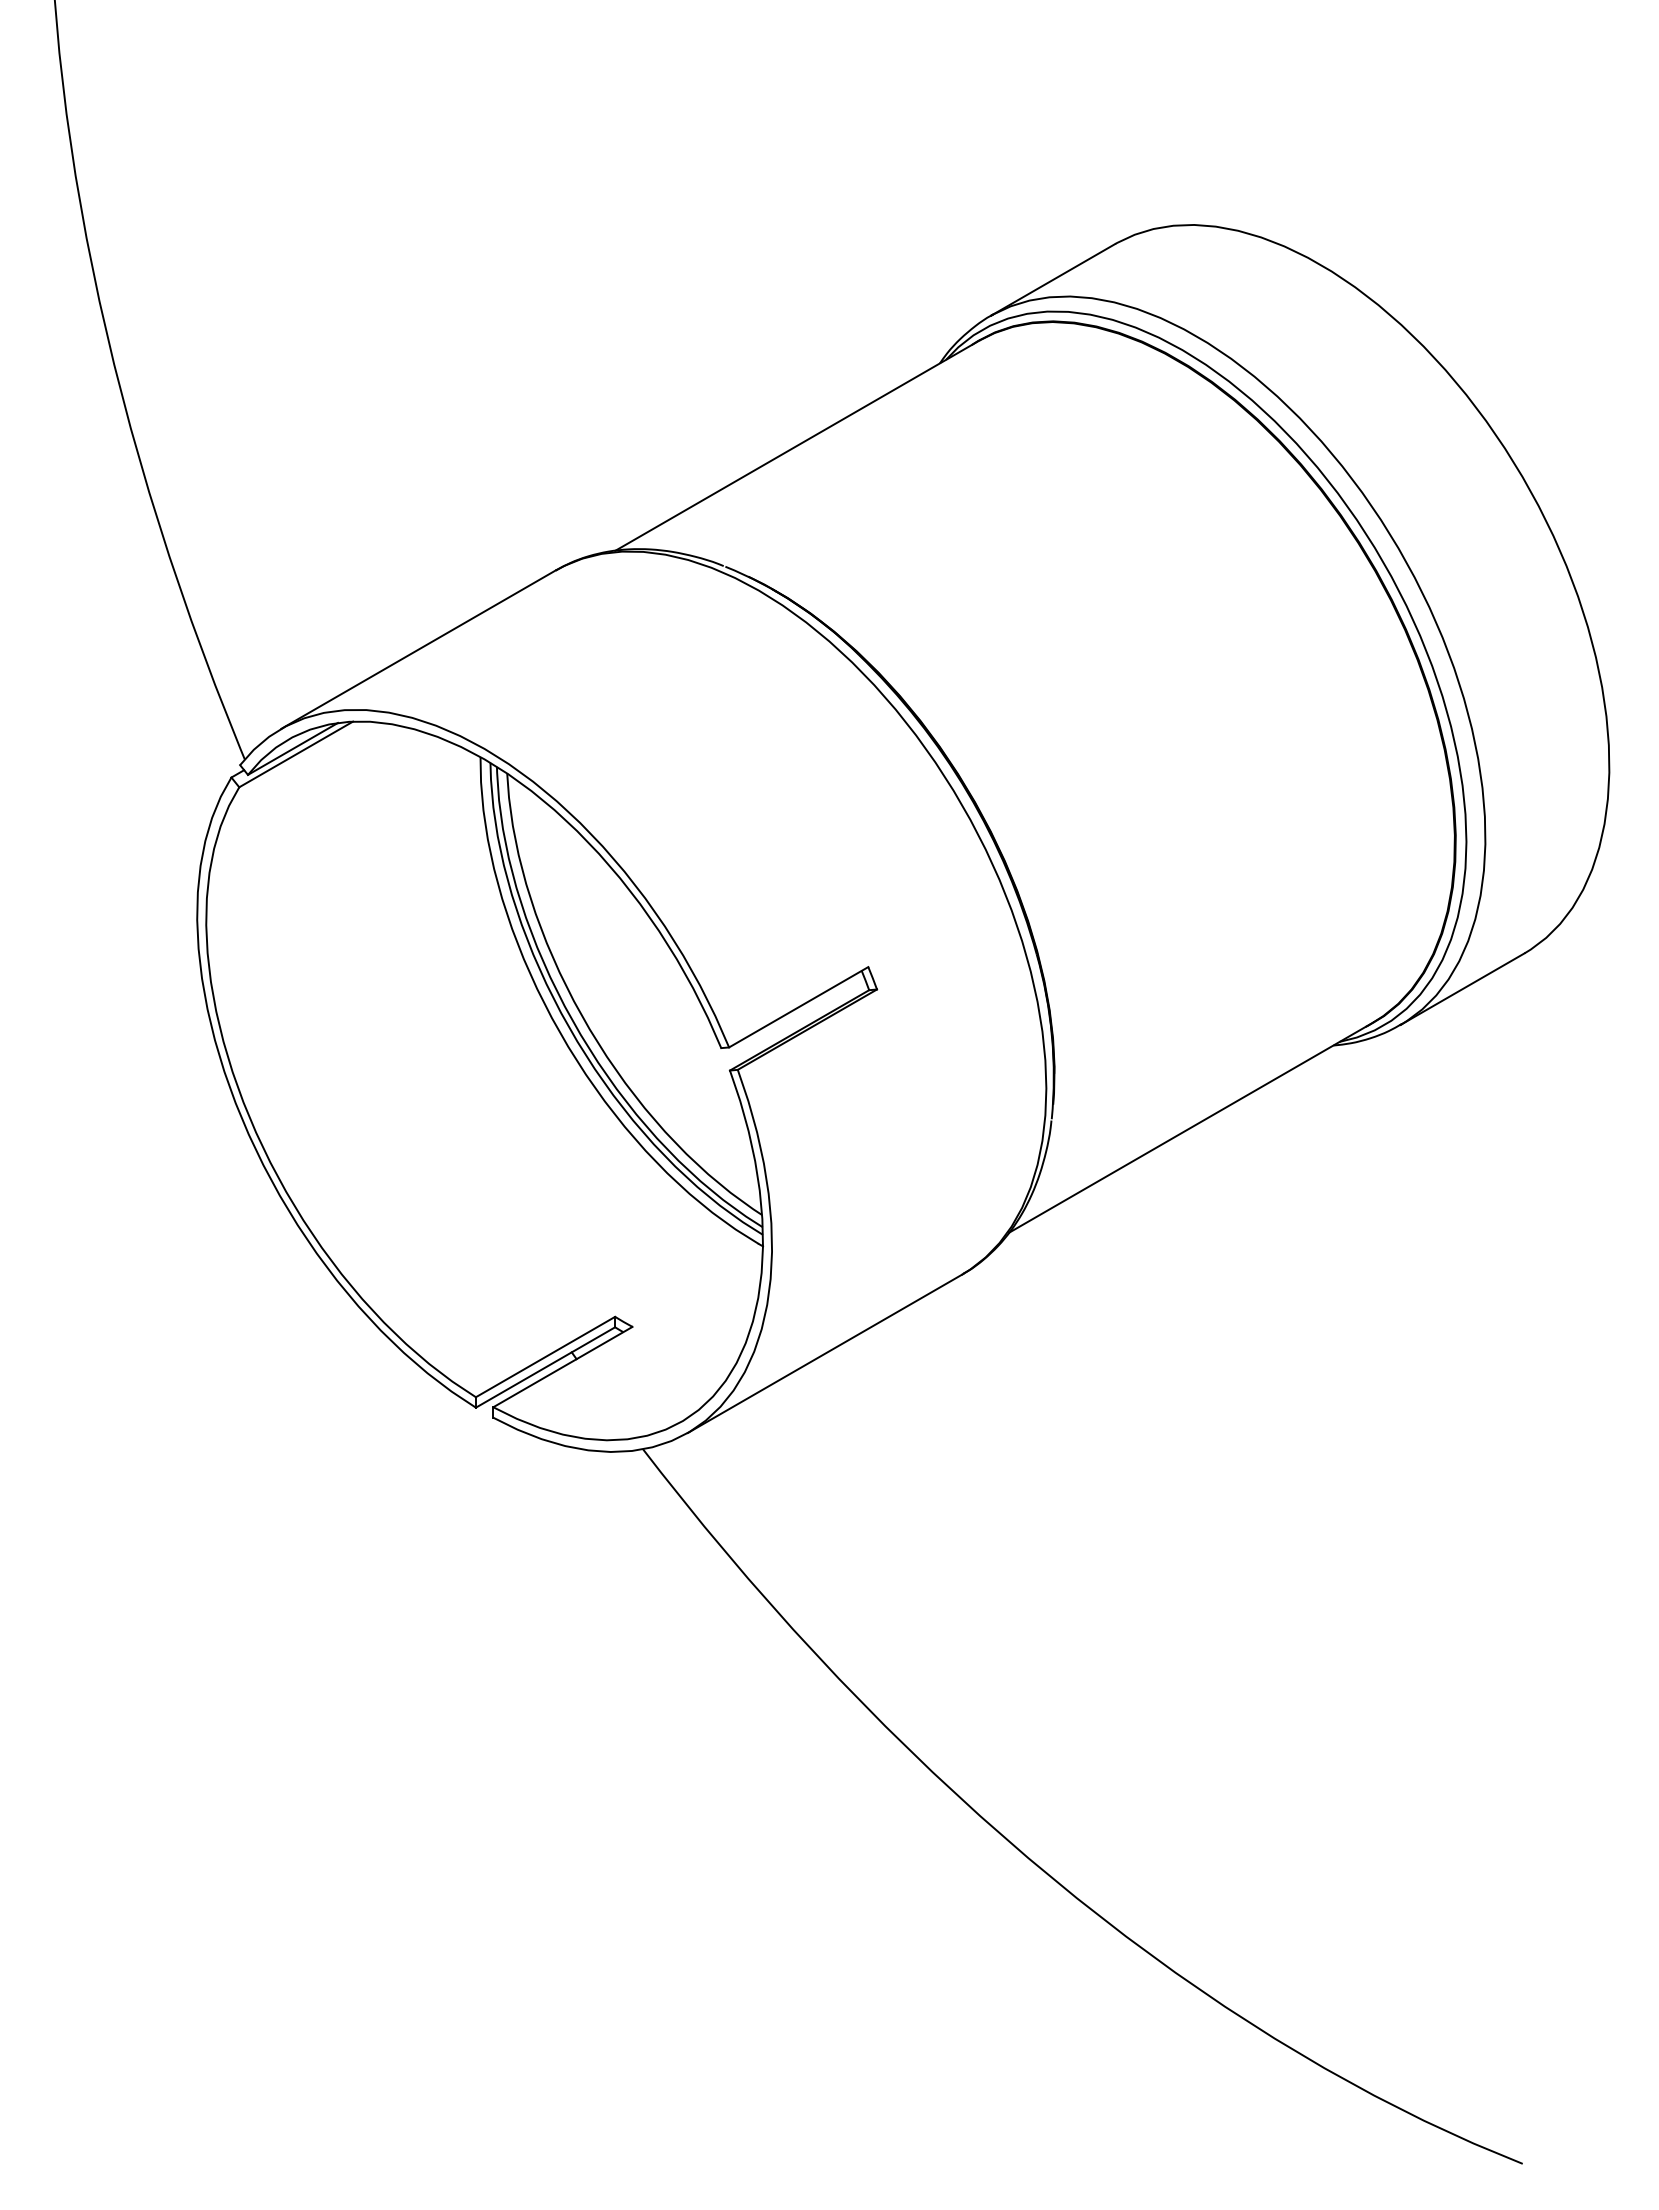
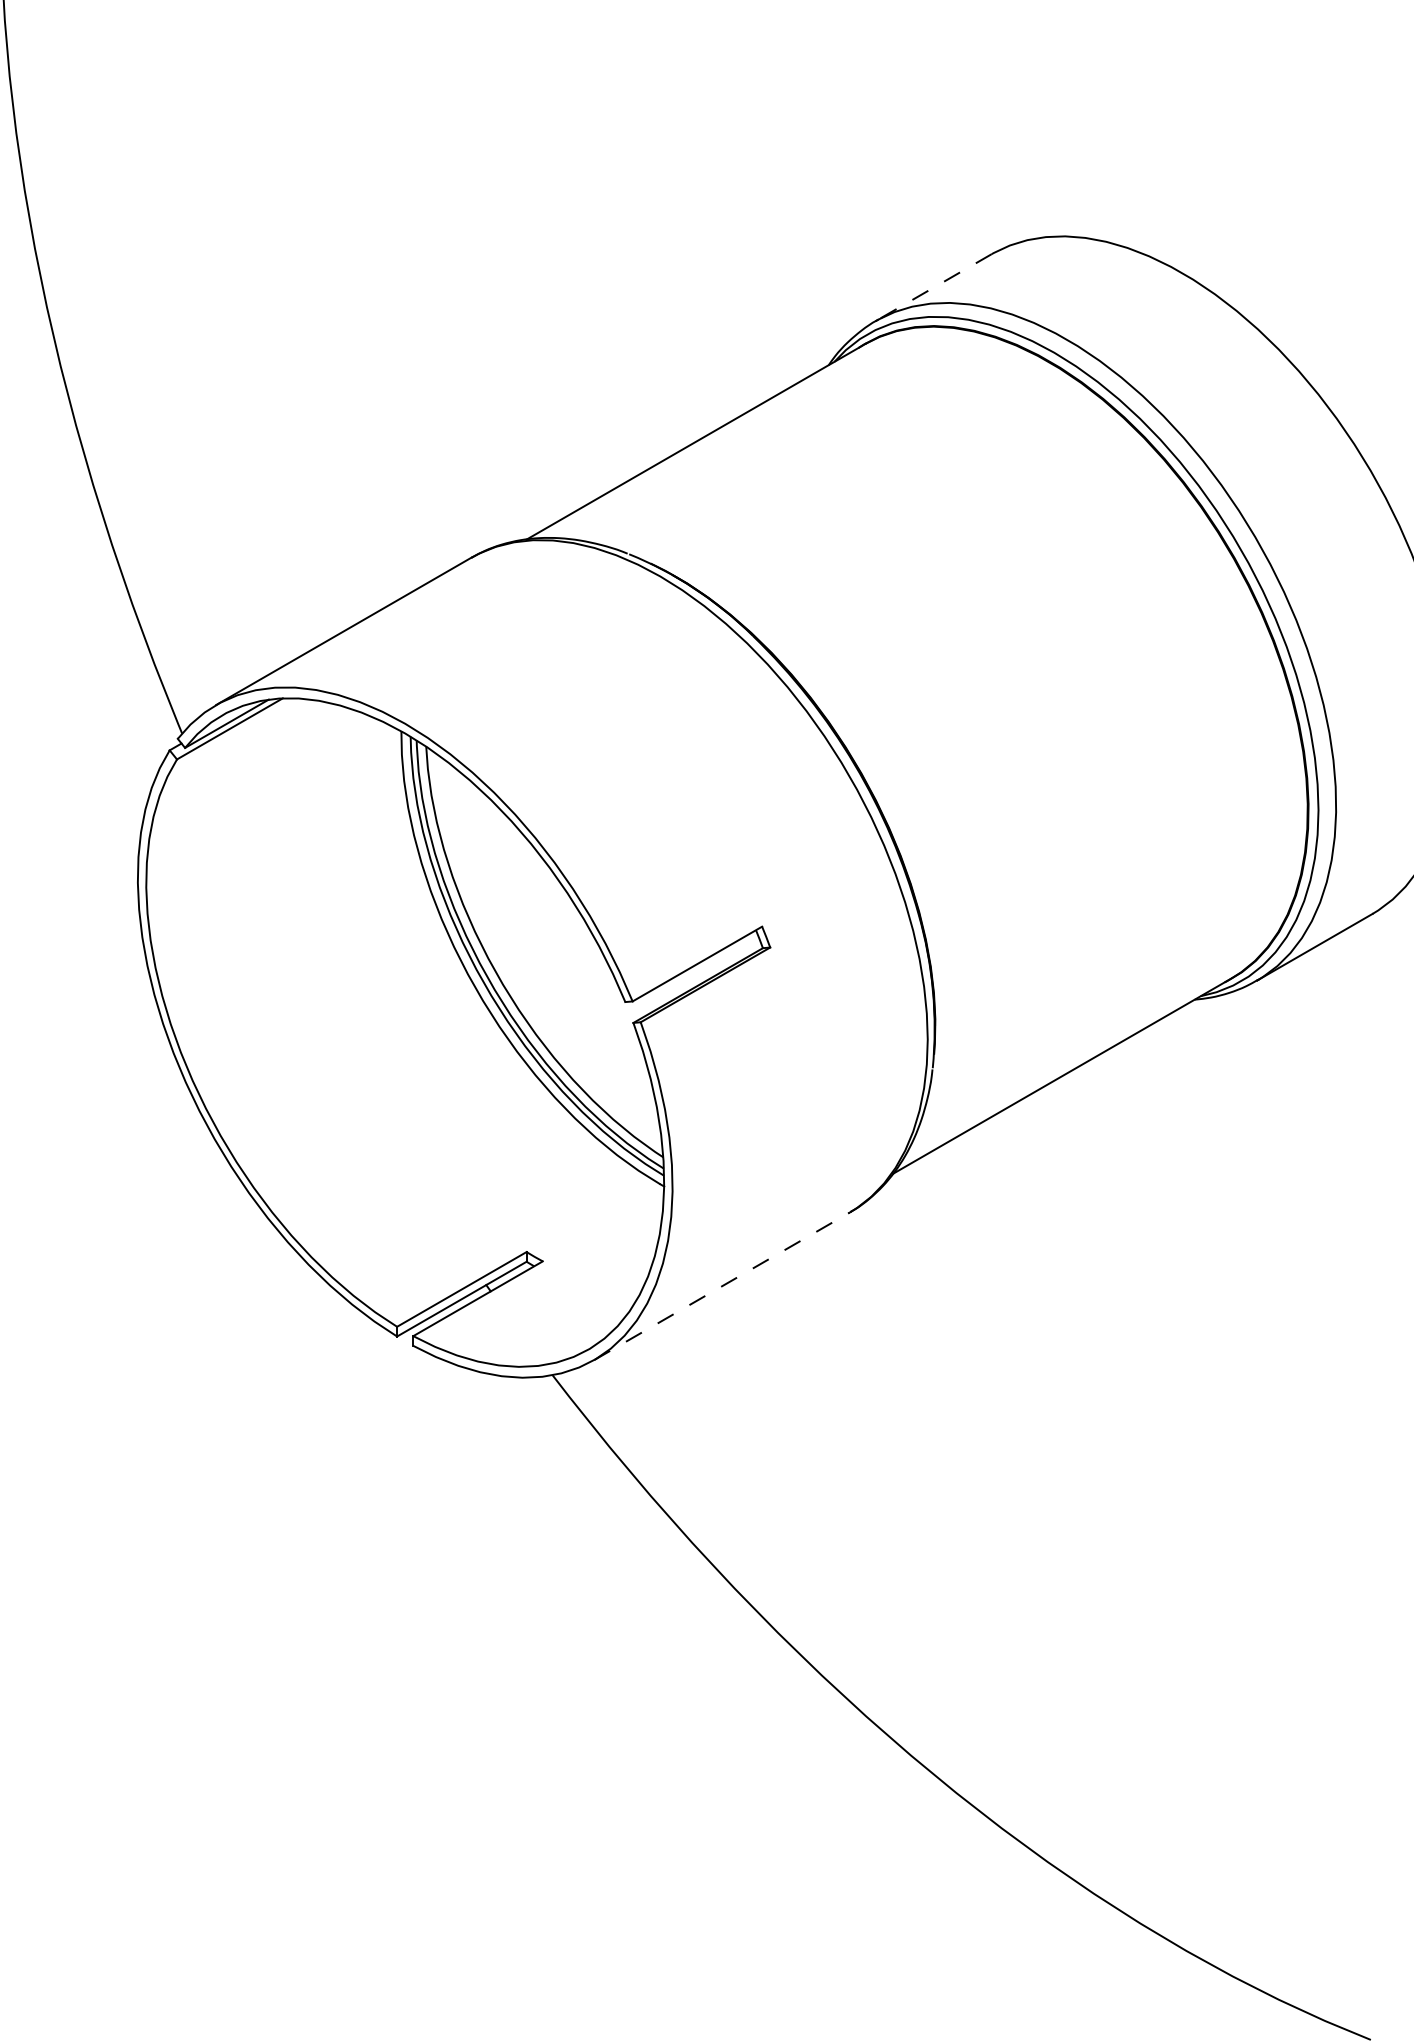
line: (1053, 279) -> (934, 287), solid -> dashed
line: (825, 1353) -> (722, 1286), solid -> dashed

